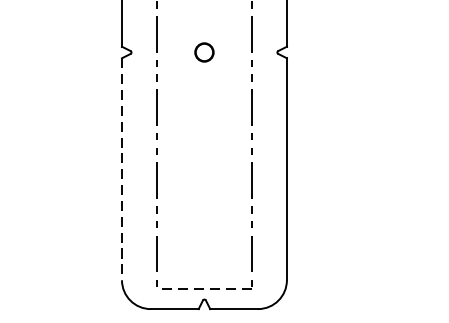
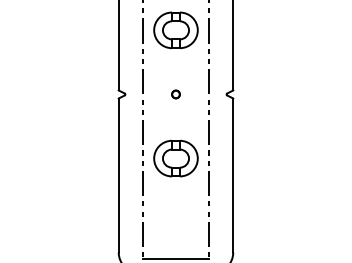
part: (203, 52) -> (175, 94), size x0.62
part: (203, 144) -> (175, 158), added
line: (121, 170) -> (118, 176), dashed -> solid
line: (205, 288) -> (176, 258), dashed -> solid

